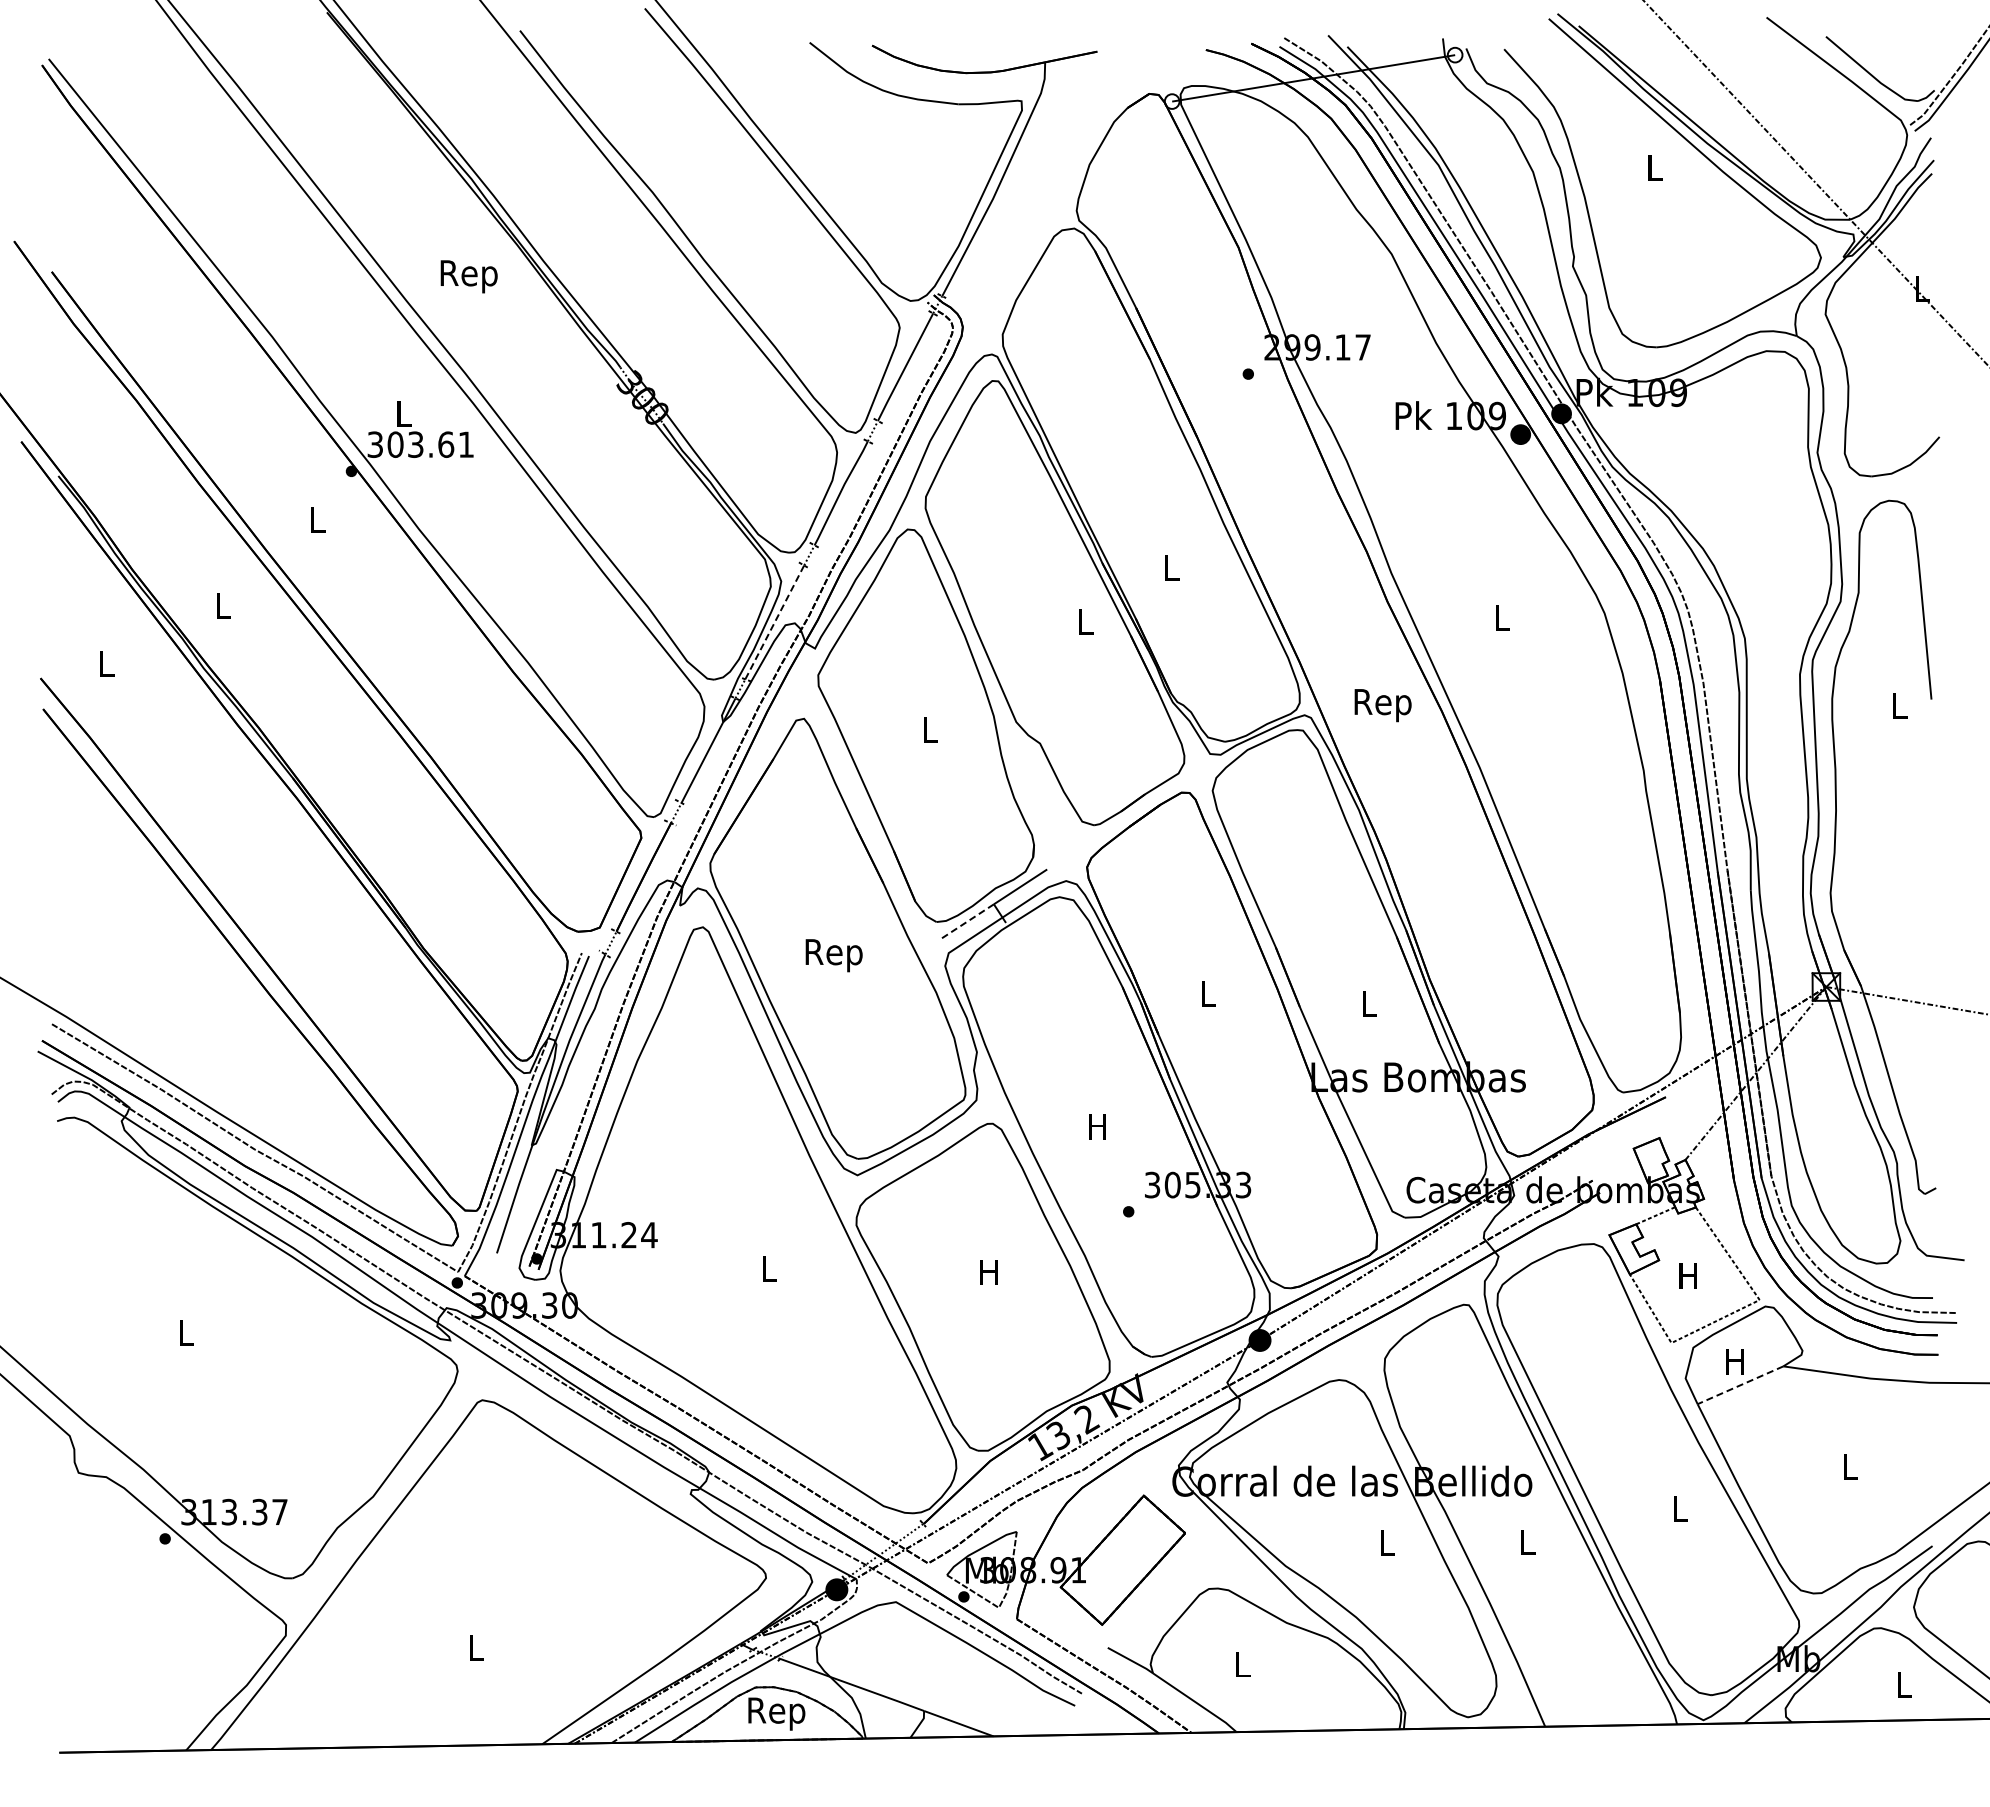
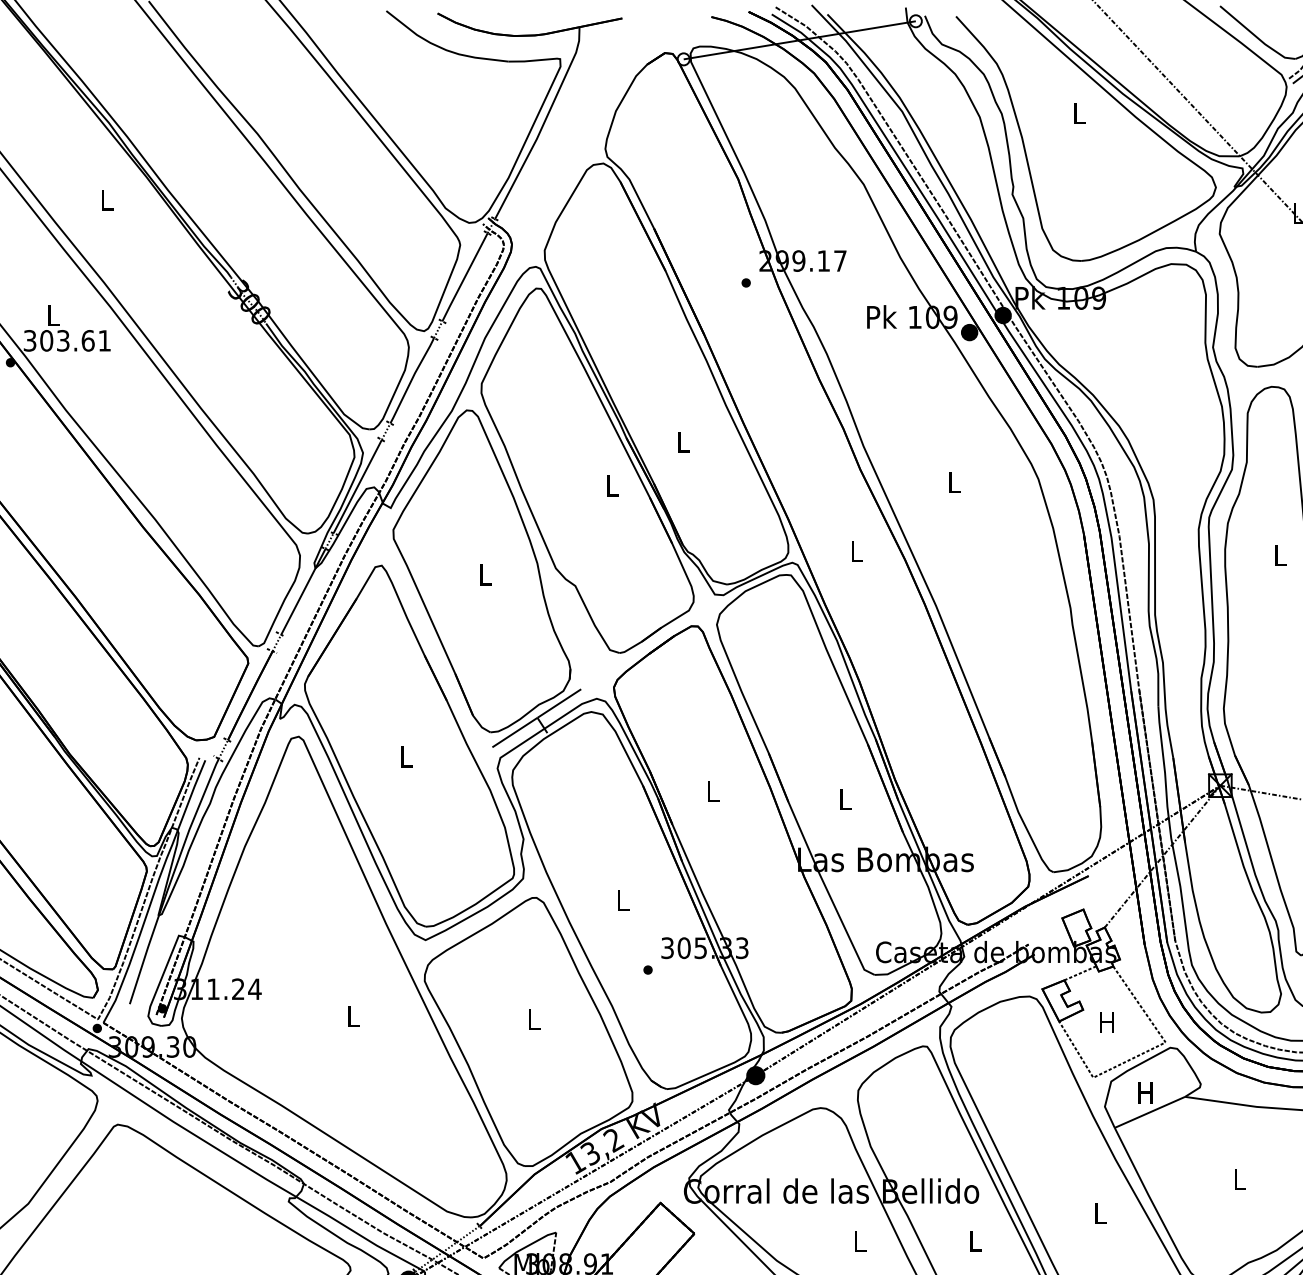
text: (468, 276) -> (106, 202), Rep -> L
line: (774, 622) -> (357, 486), dashed -> solid
text: (1382, 705) -> (856, 554), Rep -> L
line: (966, 922) -> (515, 732), dashed -> solid
text: (833, 955) -> (405, 759), Rep -> L
text: (1097, 1126) -> (622, 900), H -> L
text: (988, 1272) -> (533, 1019), H -> L
line: (1740, 1385) -> (1149, 1112), dashed -> solid

